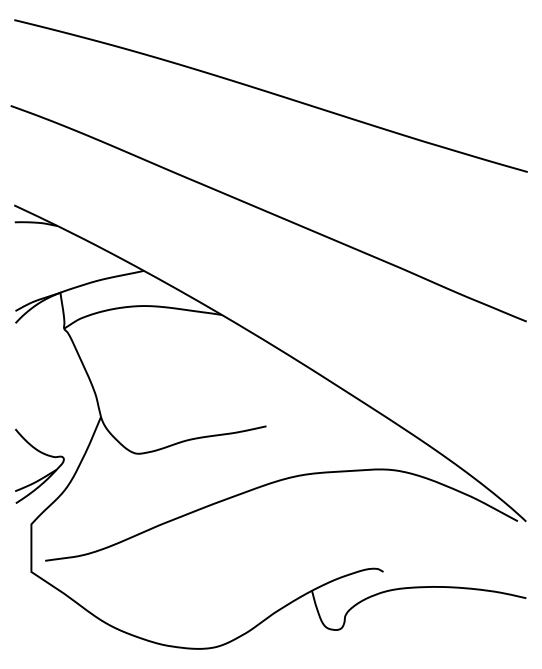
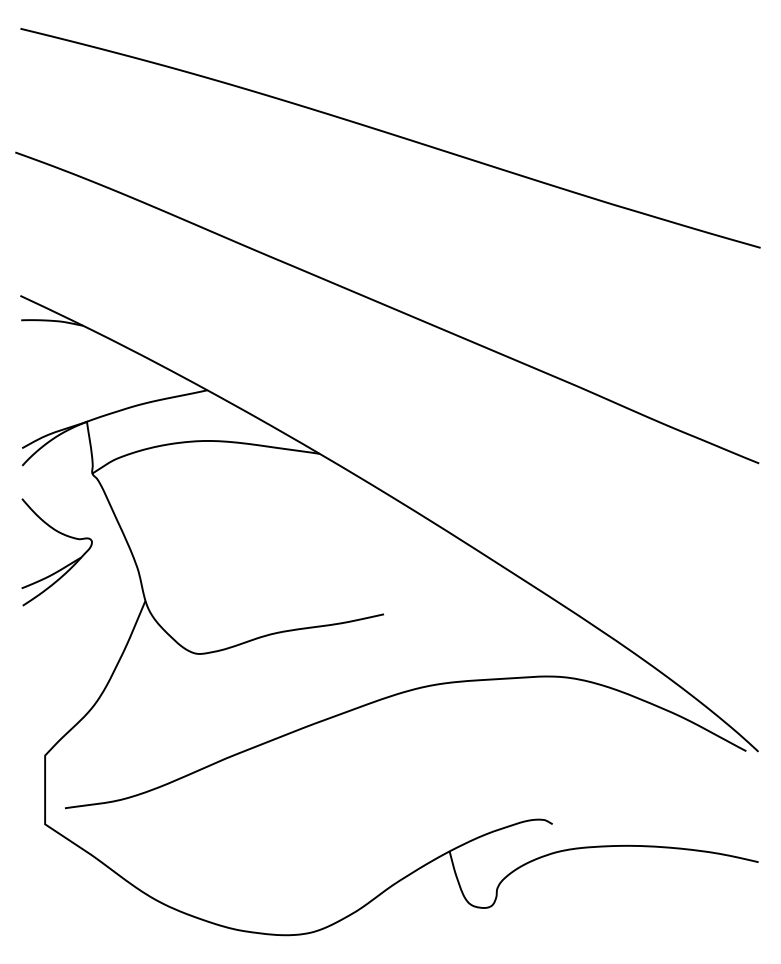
part: (42, 454) -> (61, 535), moved

